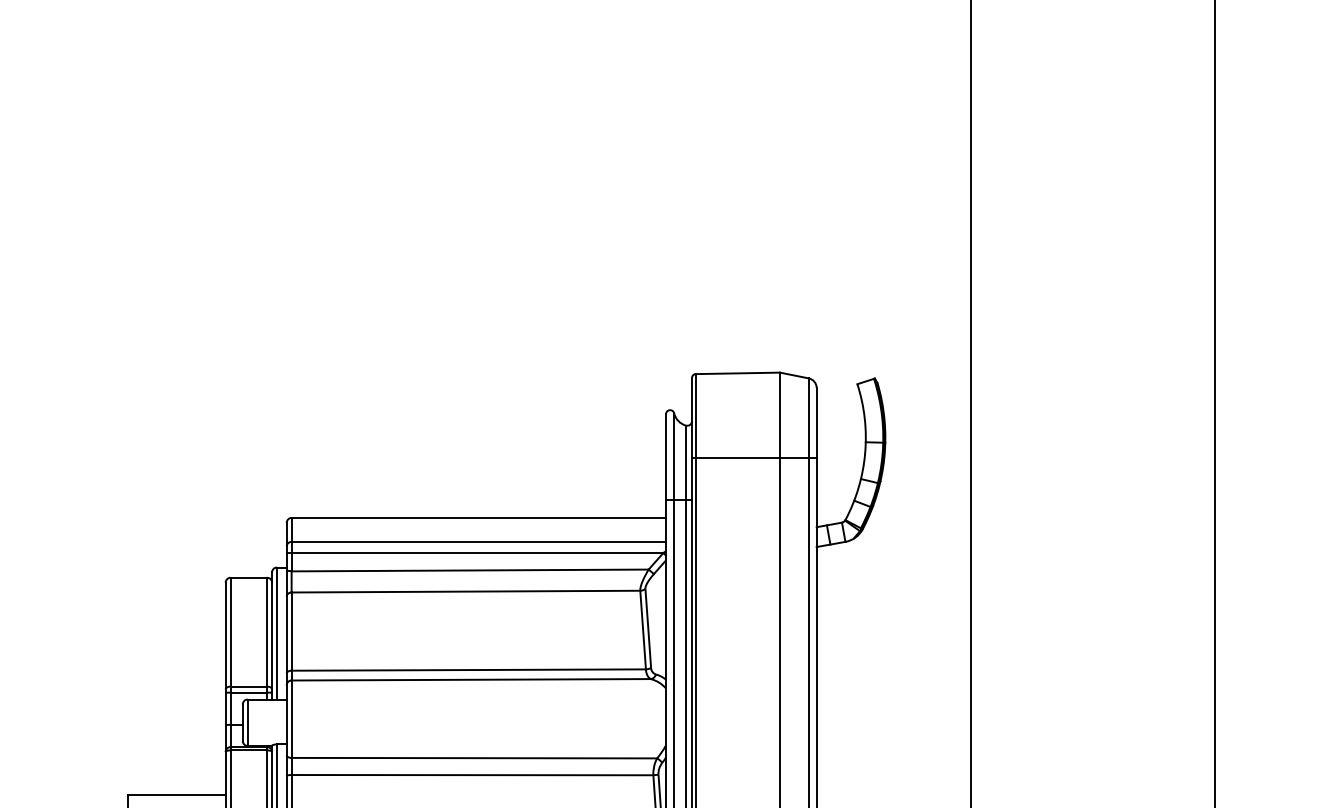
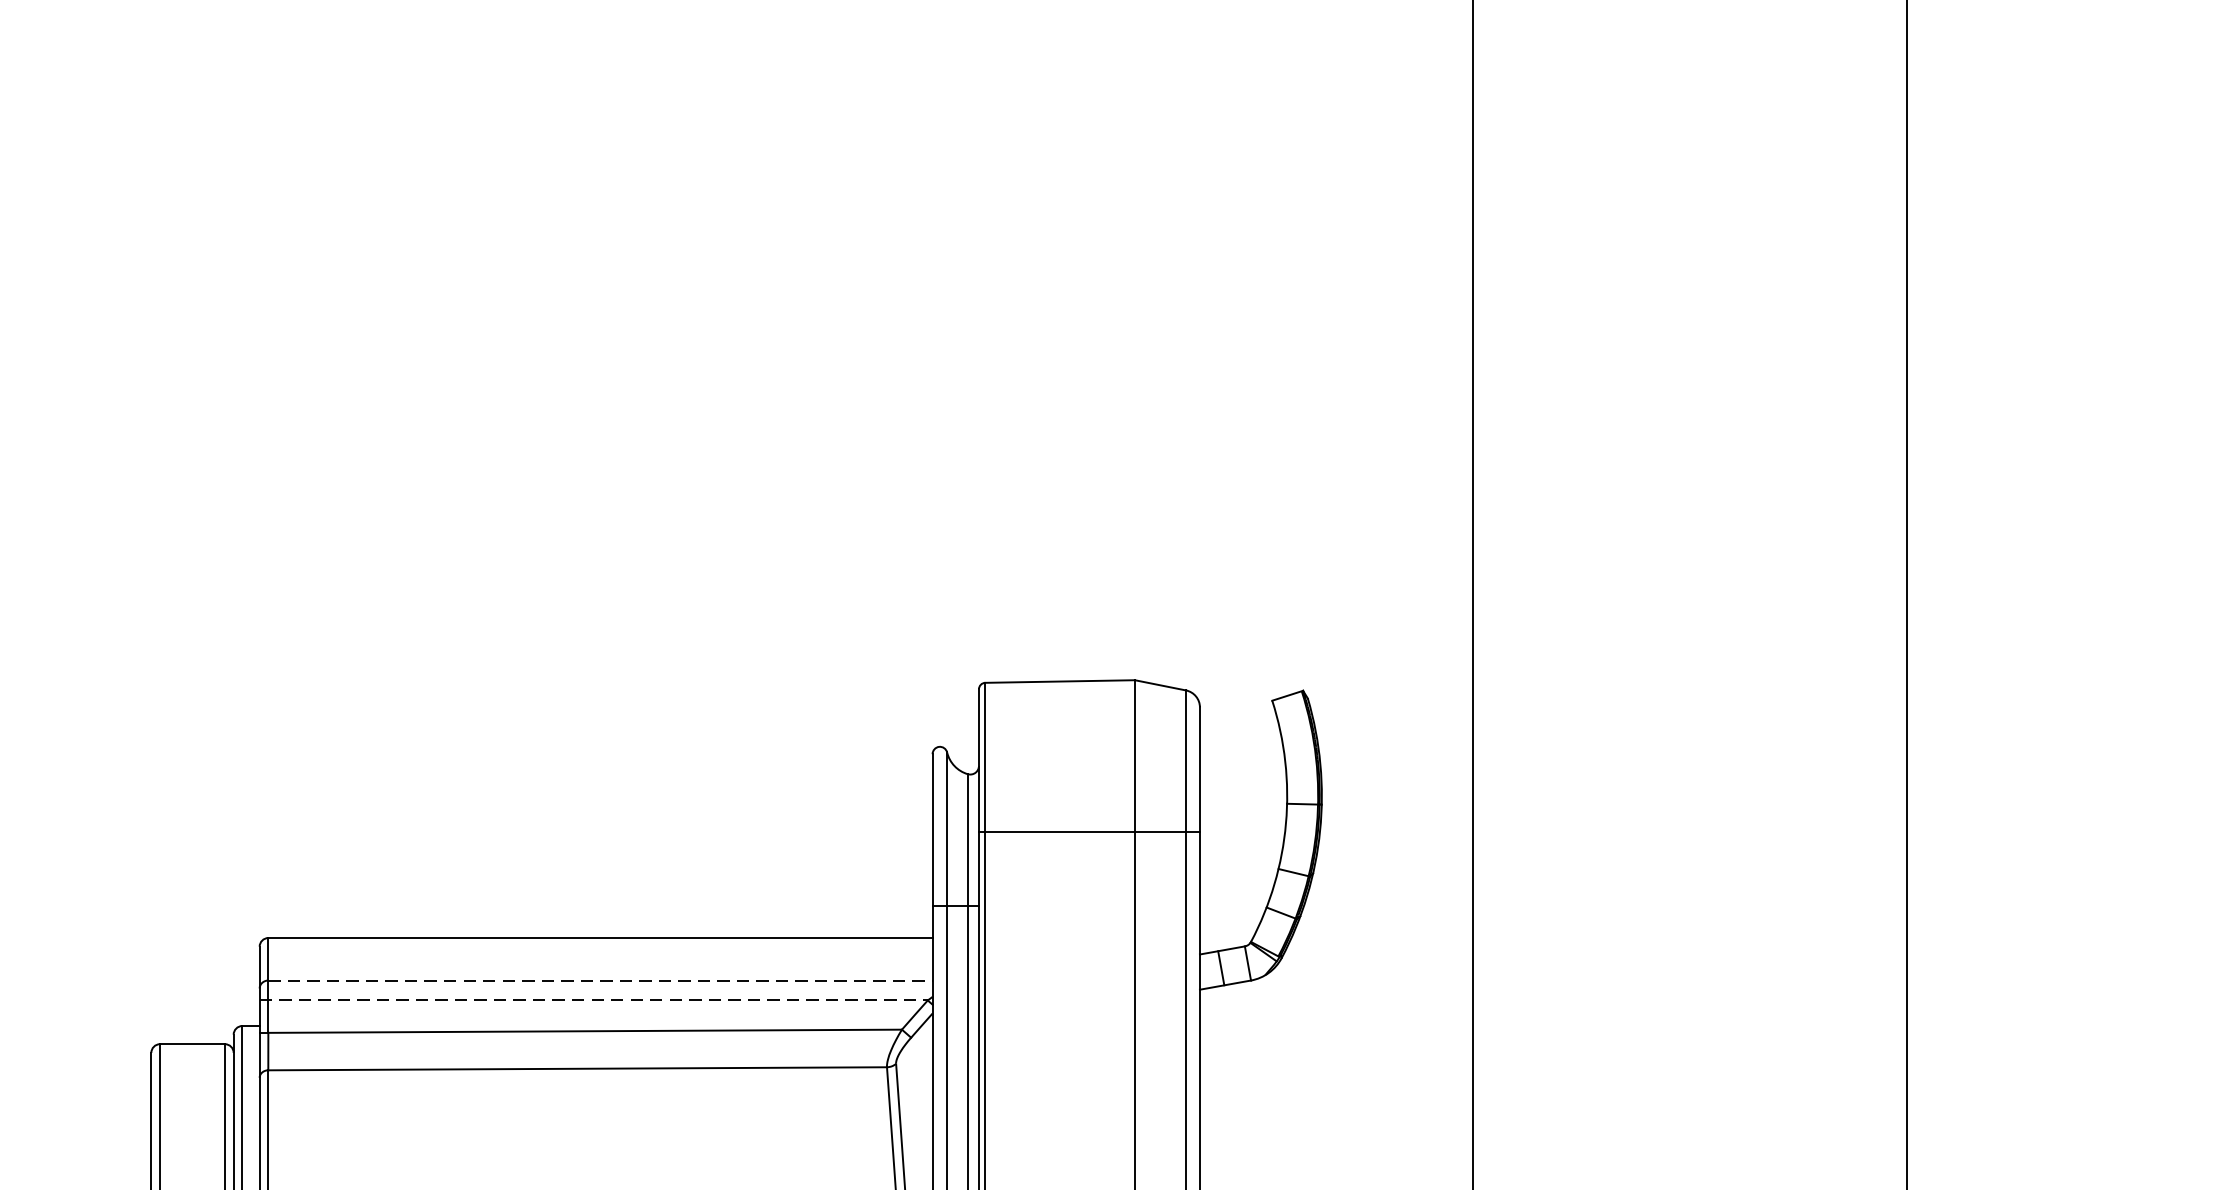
line: (479, 541) -> (601, 979), solid -> dashed
line: (475, 553) -> (594, 1001), solid -> dashed

